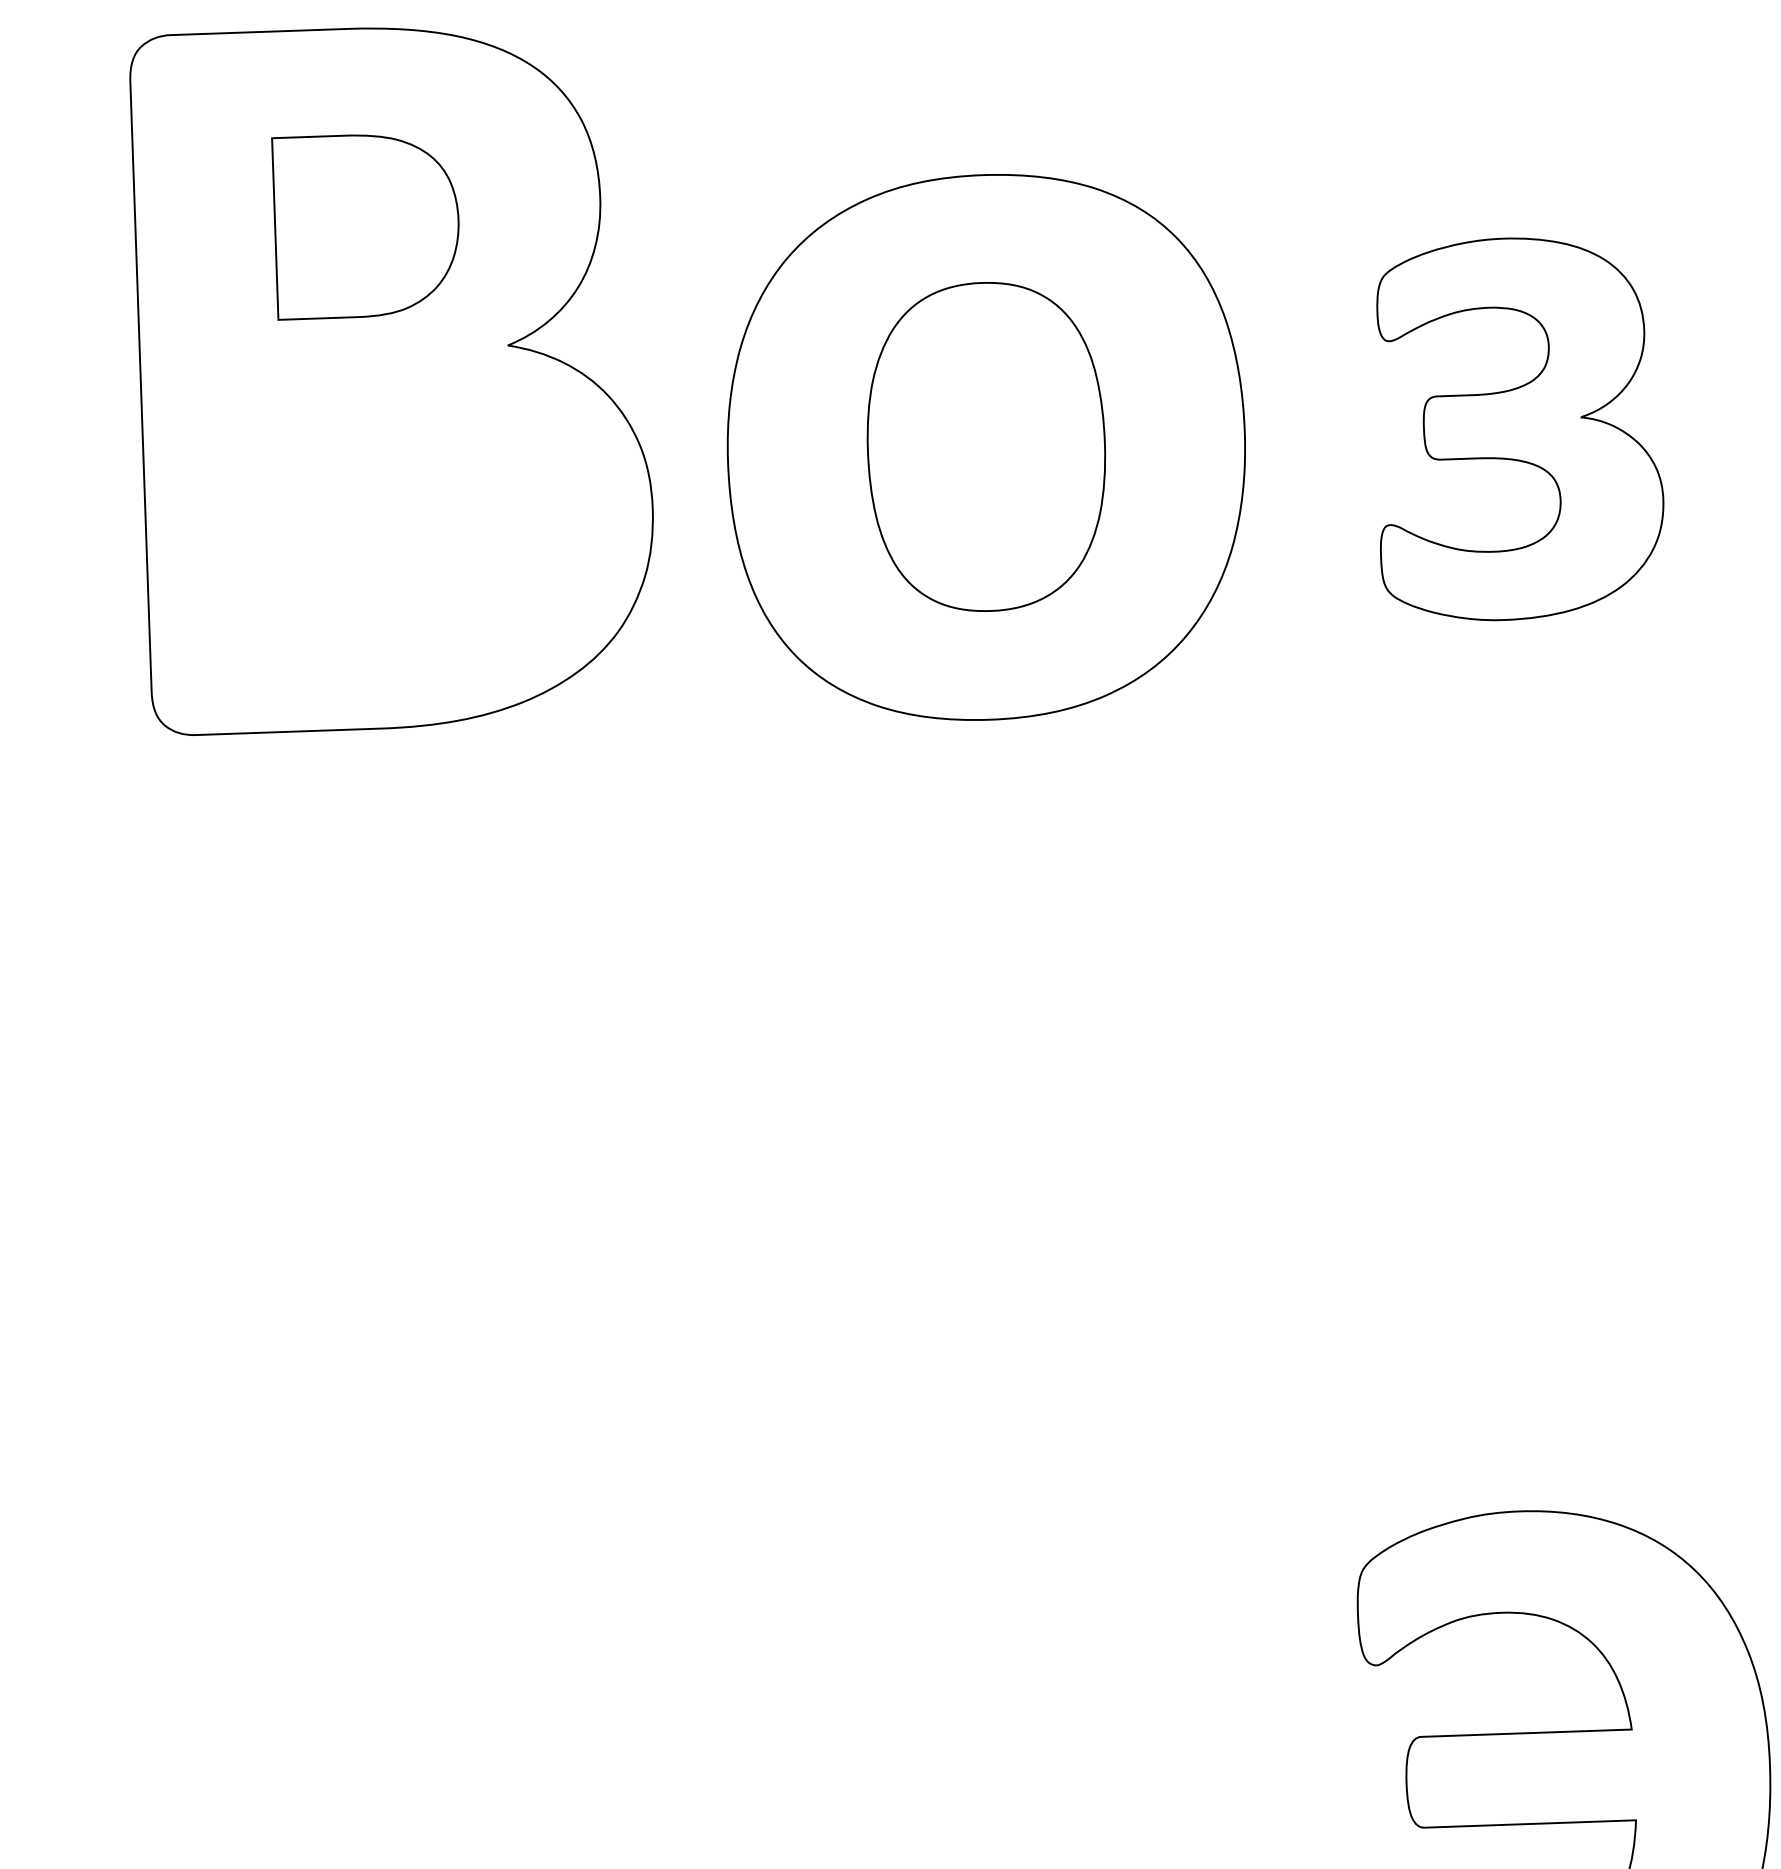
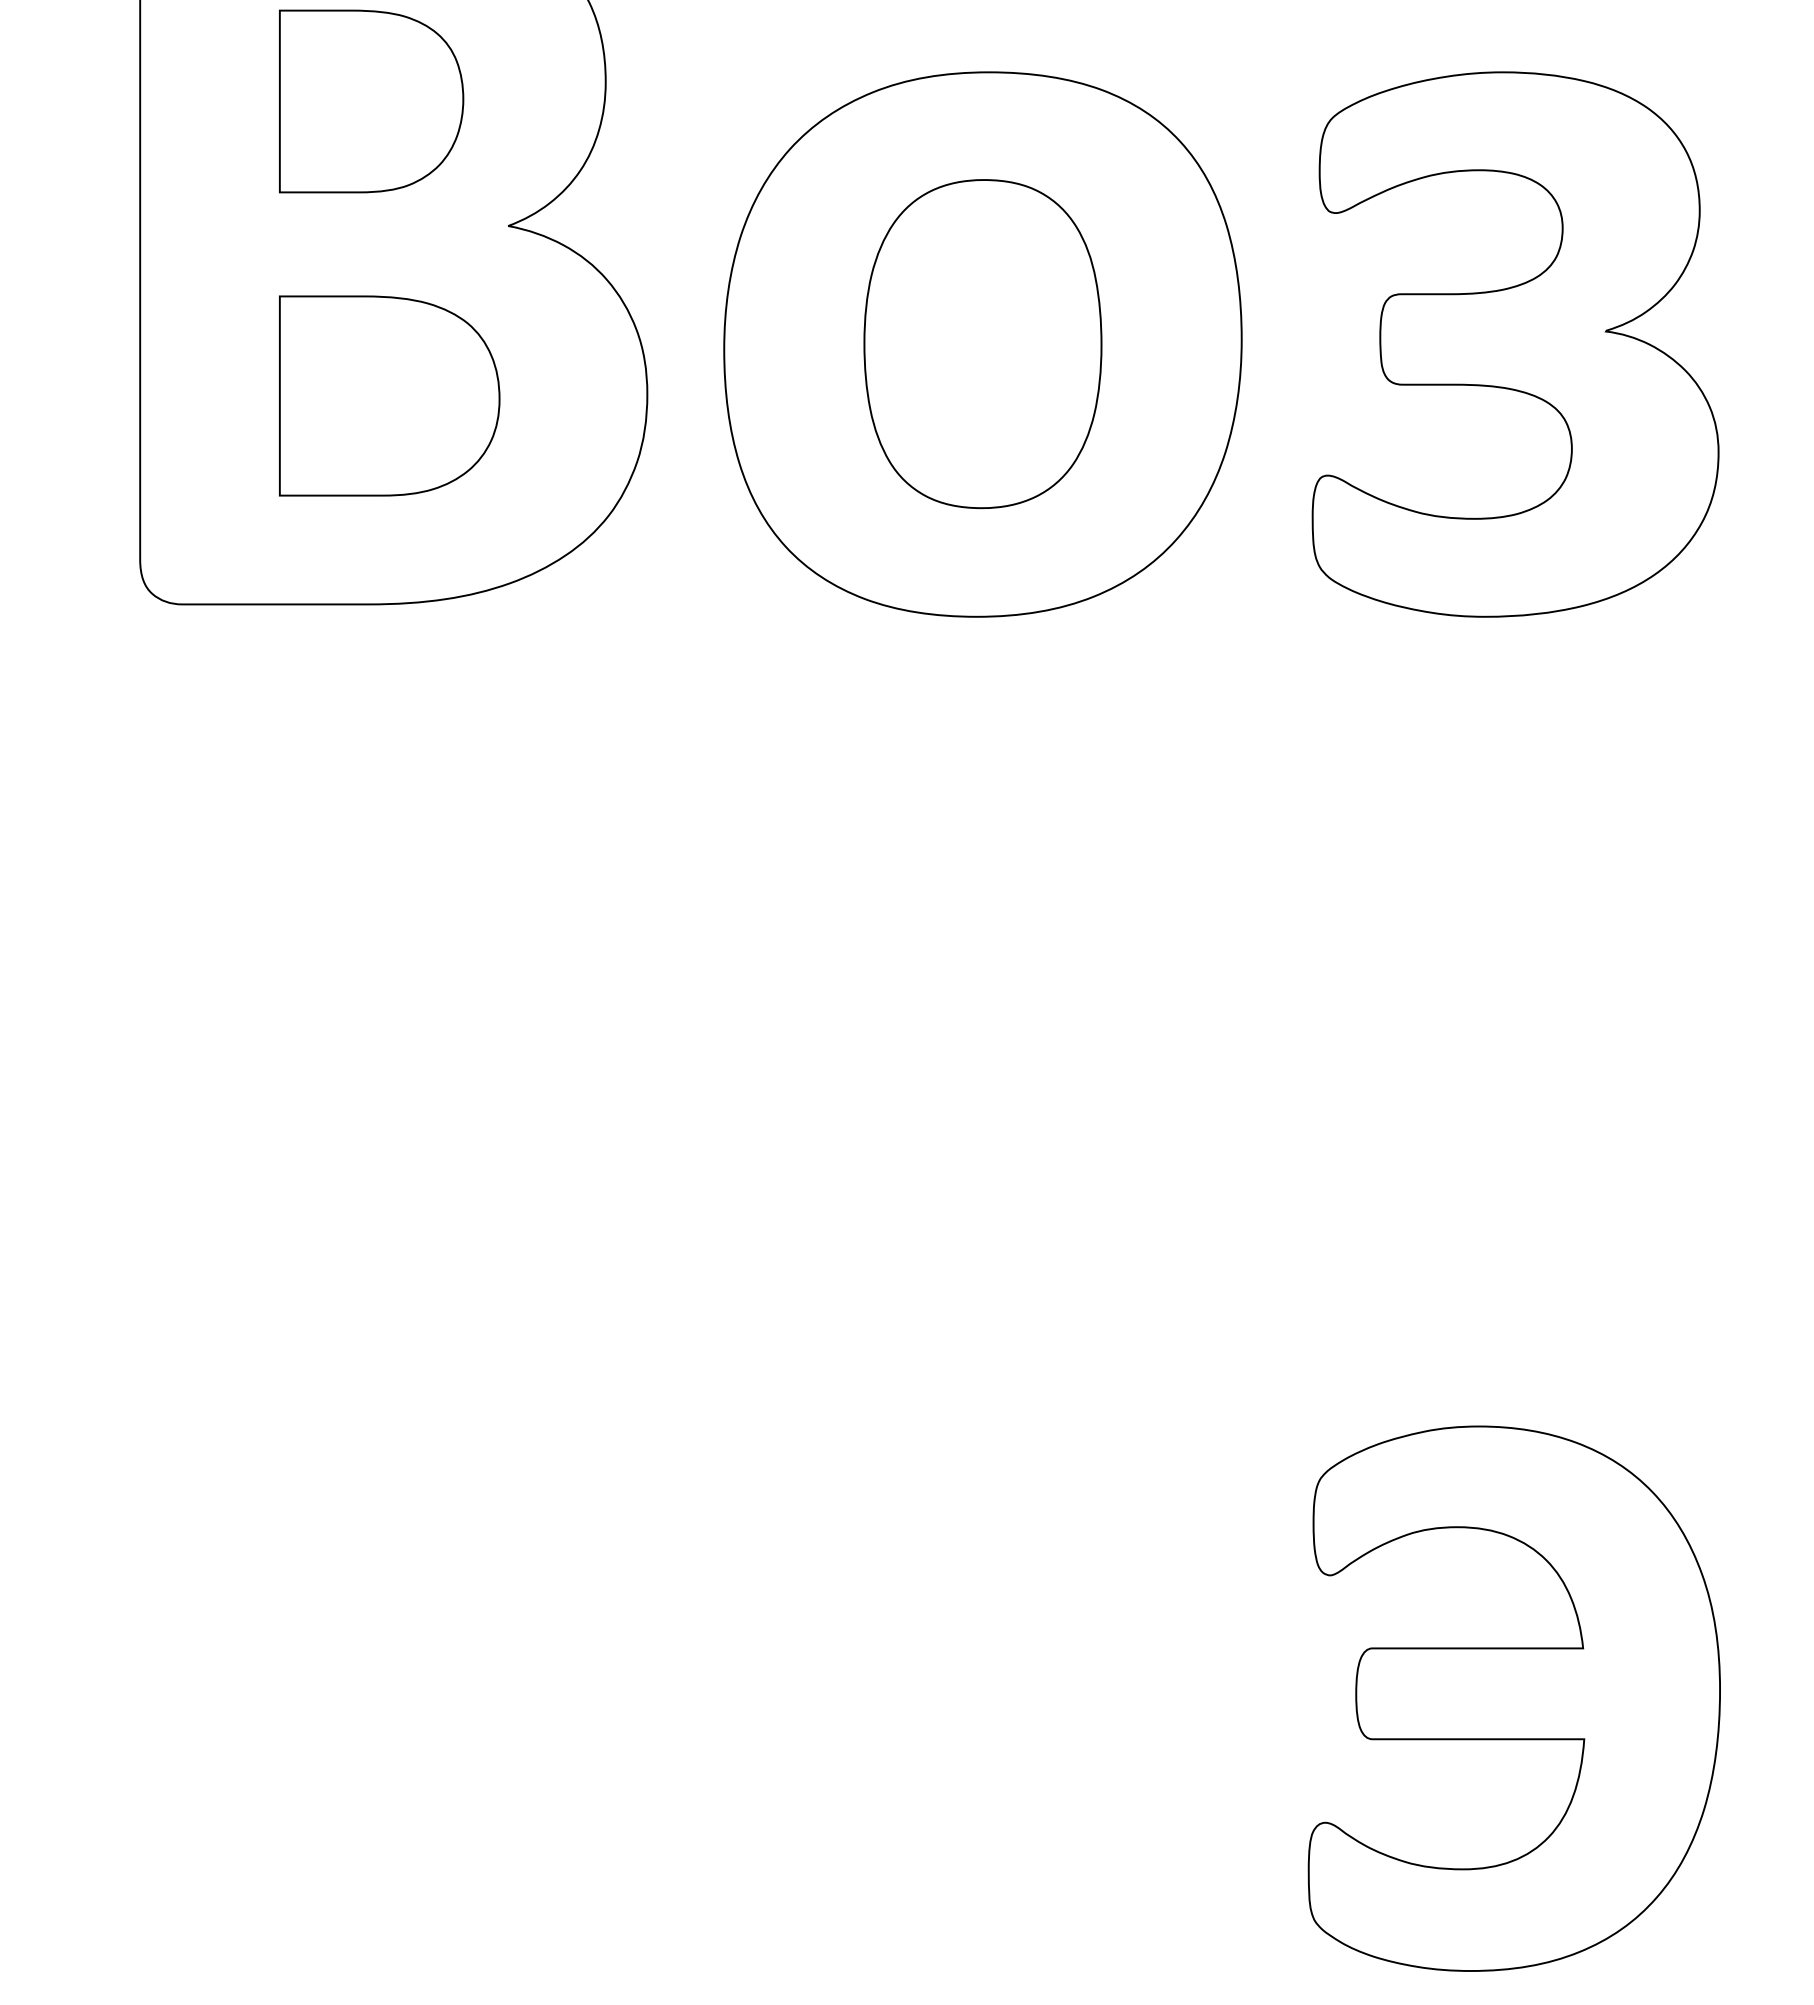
part: (1518, 428) -> (1515, 344), size x1.43
part: (395, 519) -> (389, 395), added

